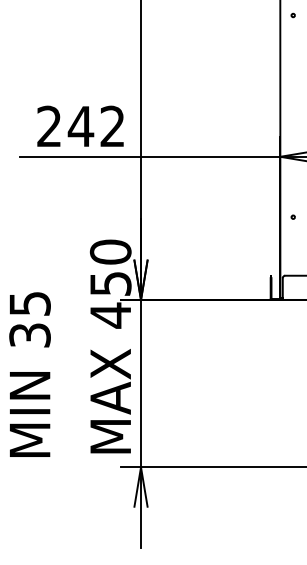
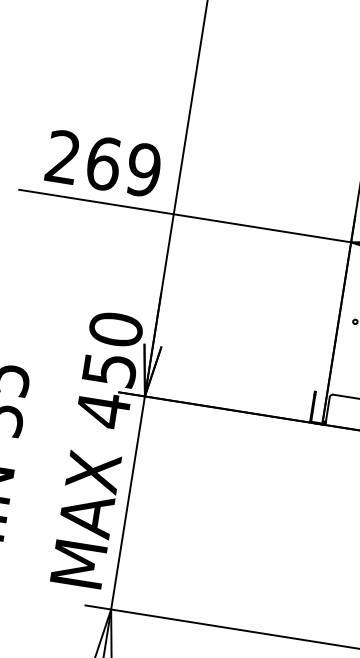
text: (96, 126) -> (123, 166), 242 -> 269

